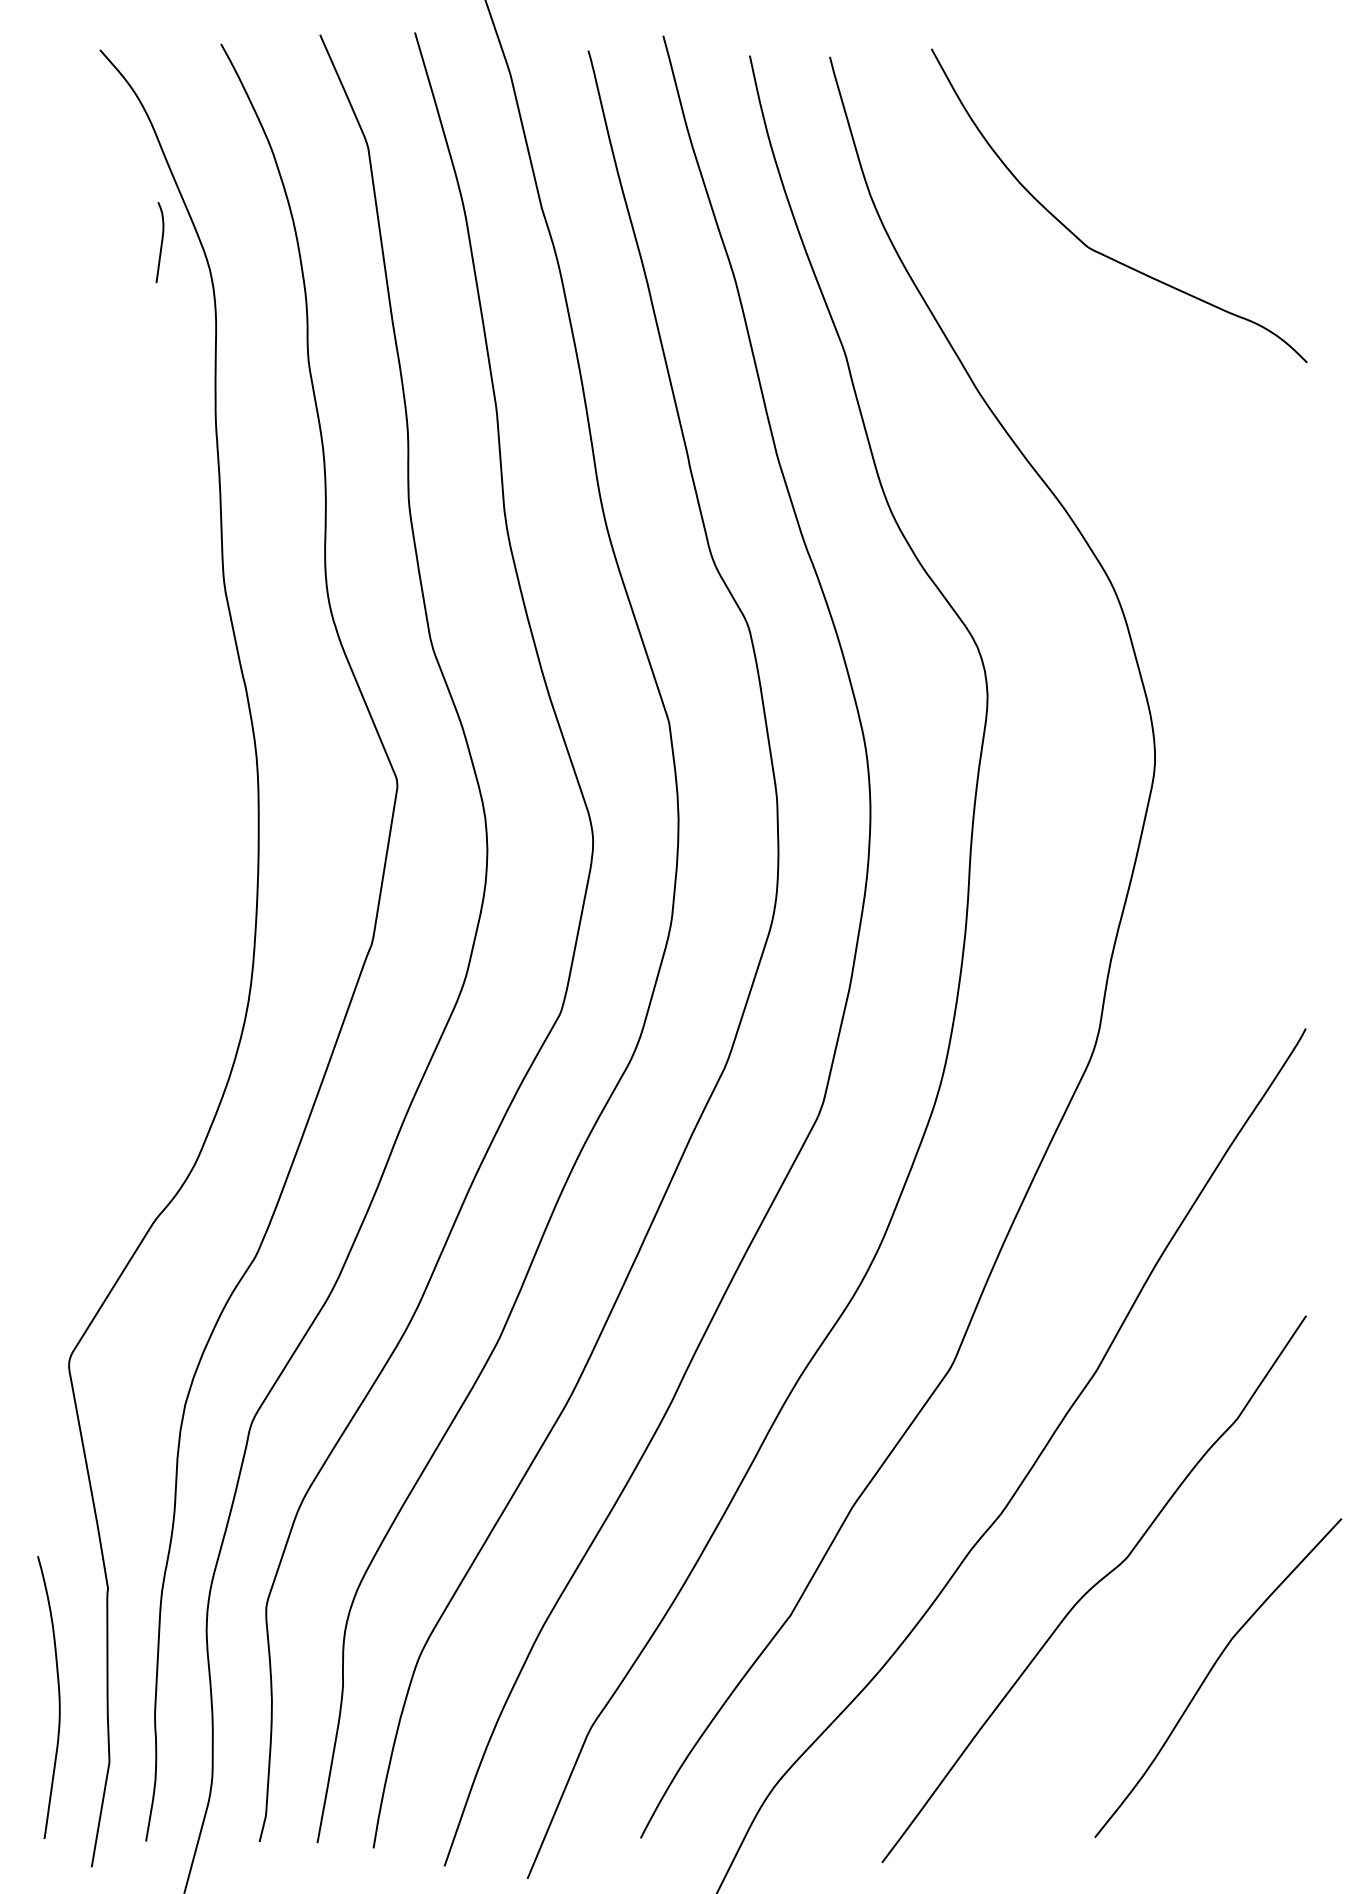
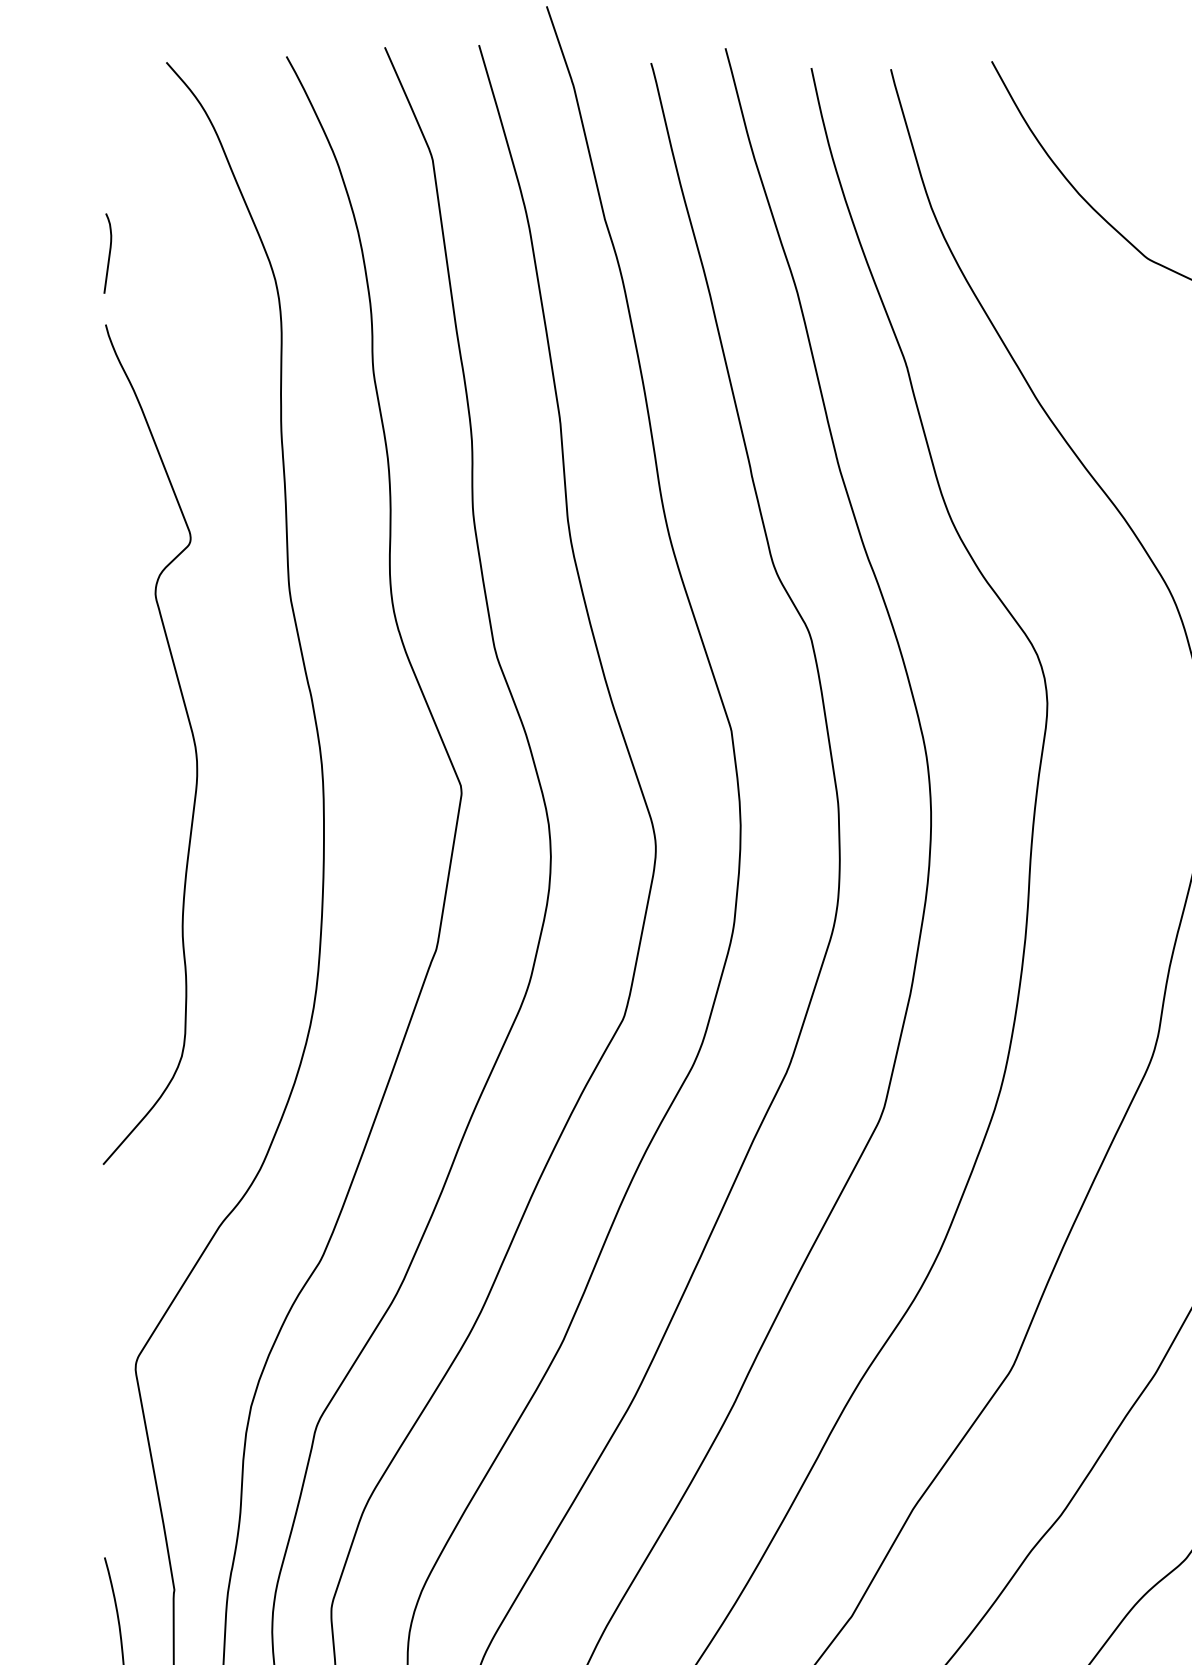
curve: (161, 242) -> (109, 253), moved
curve: (125, 727) -> (191, 734), added

